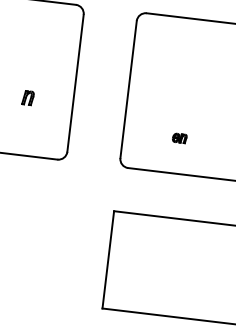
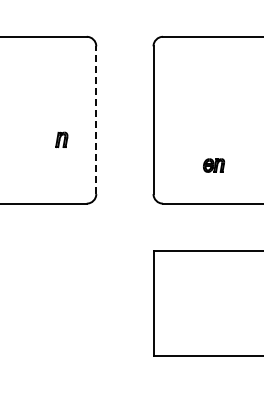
line: (75, 83) -> (96, 120), solid -> dashed
part: (27, 97) -> (61, 139), moved
part: (179, 138) -> (213, 165), size x1.4

